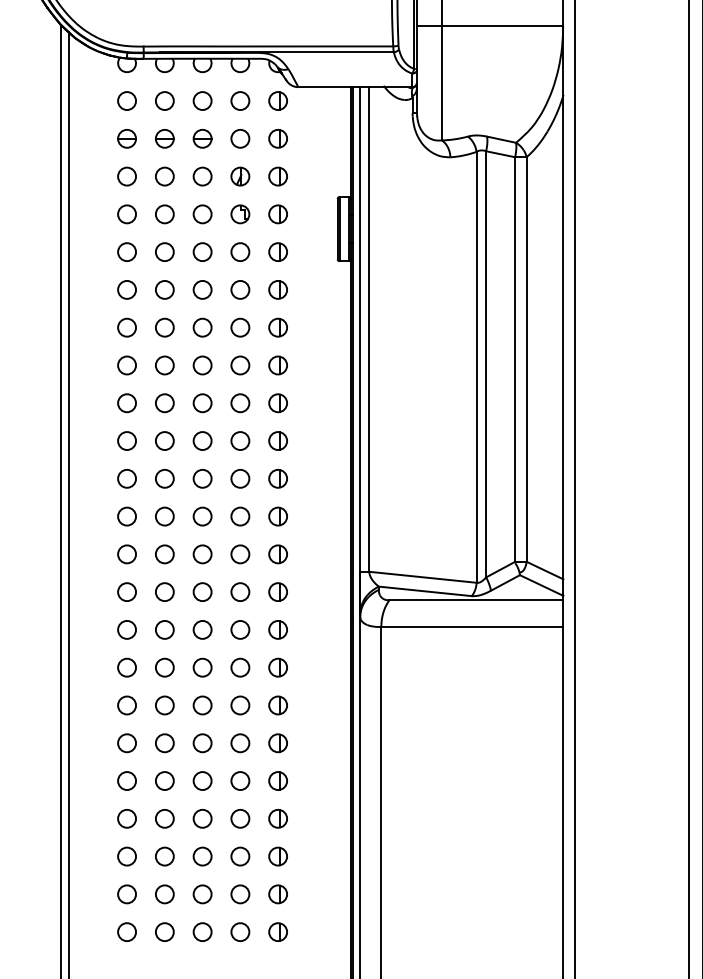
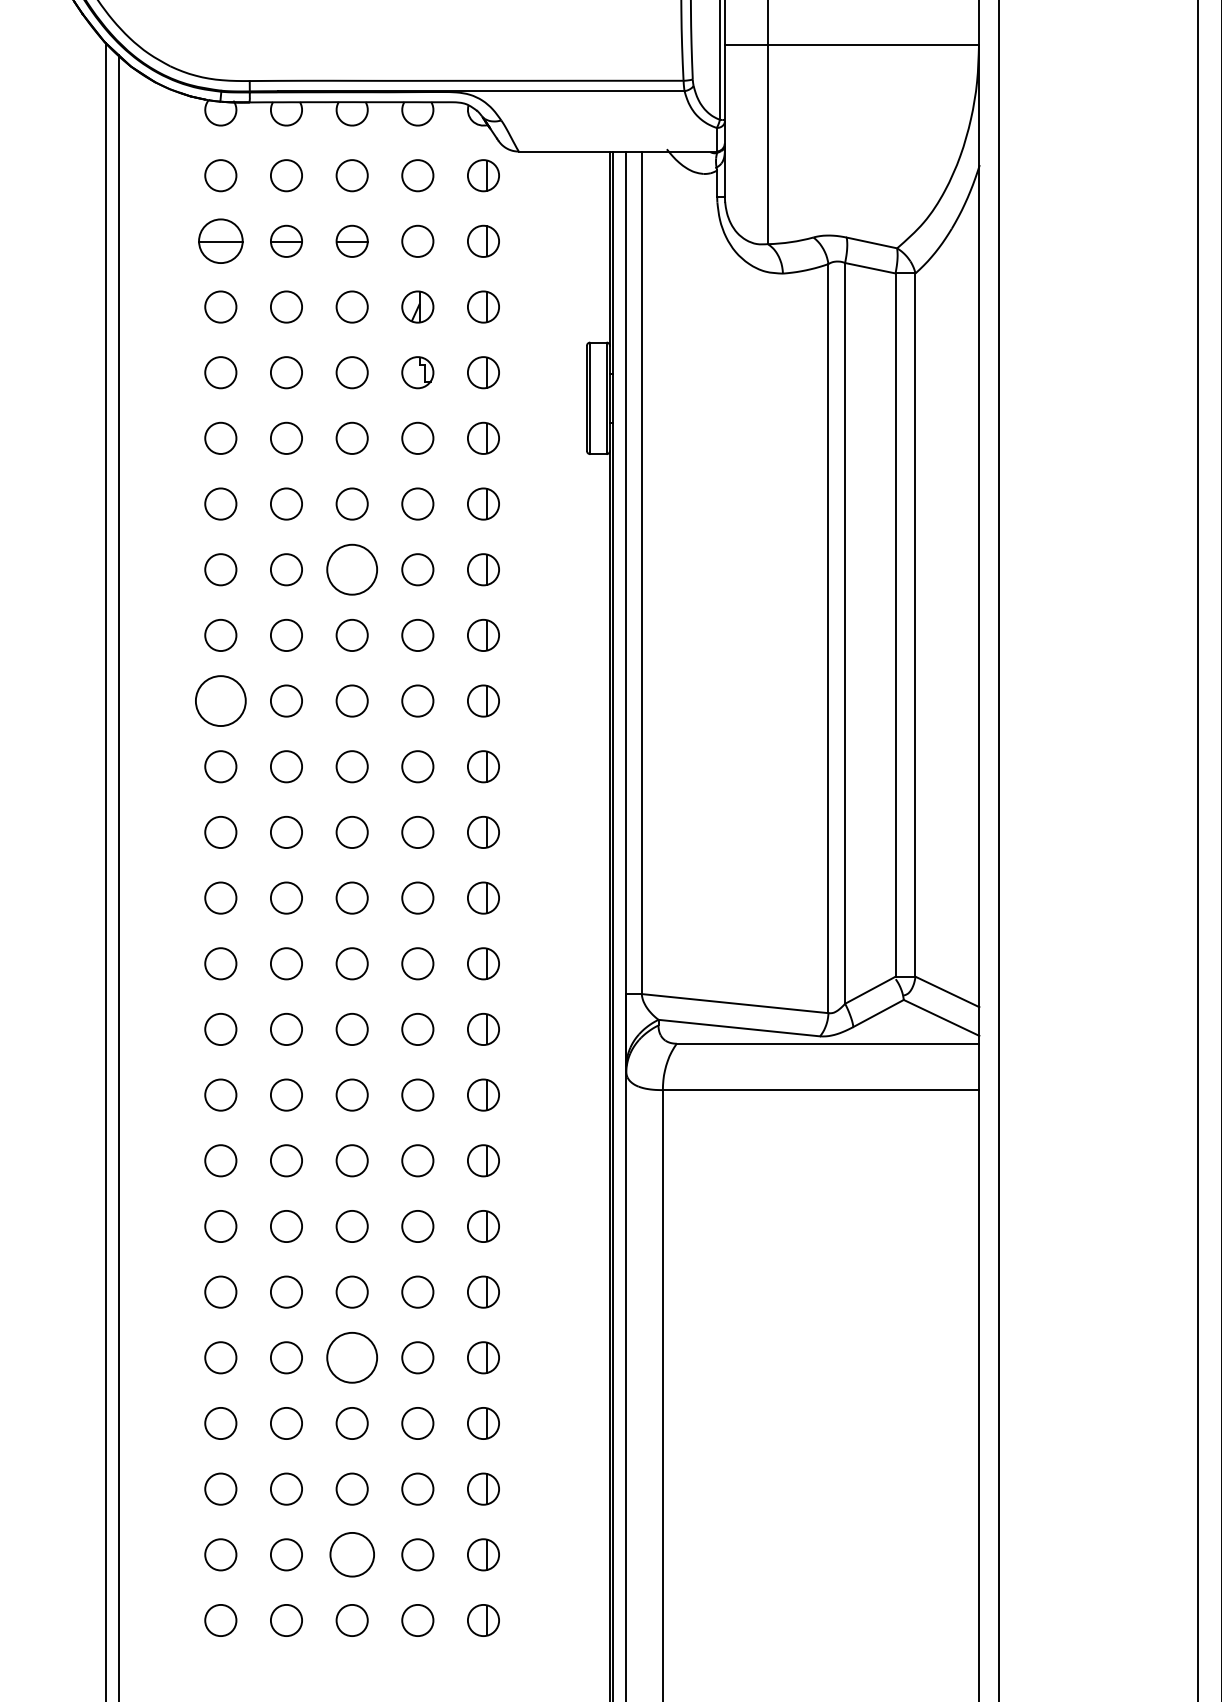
part: (126, 138) -> (219, 240), size x1.4
circle: (202, 327) -> (351, 569), size x1.6
circle: (127, 403) -> (221, 701), size x1.6
circle: (202, 781) -> (351, 1358), size x1.6
circle: (202, 894) -> (351, 1555), size x1.4

